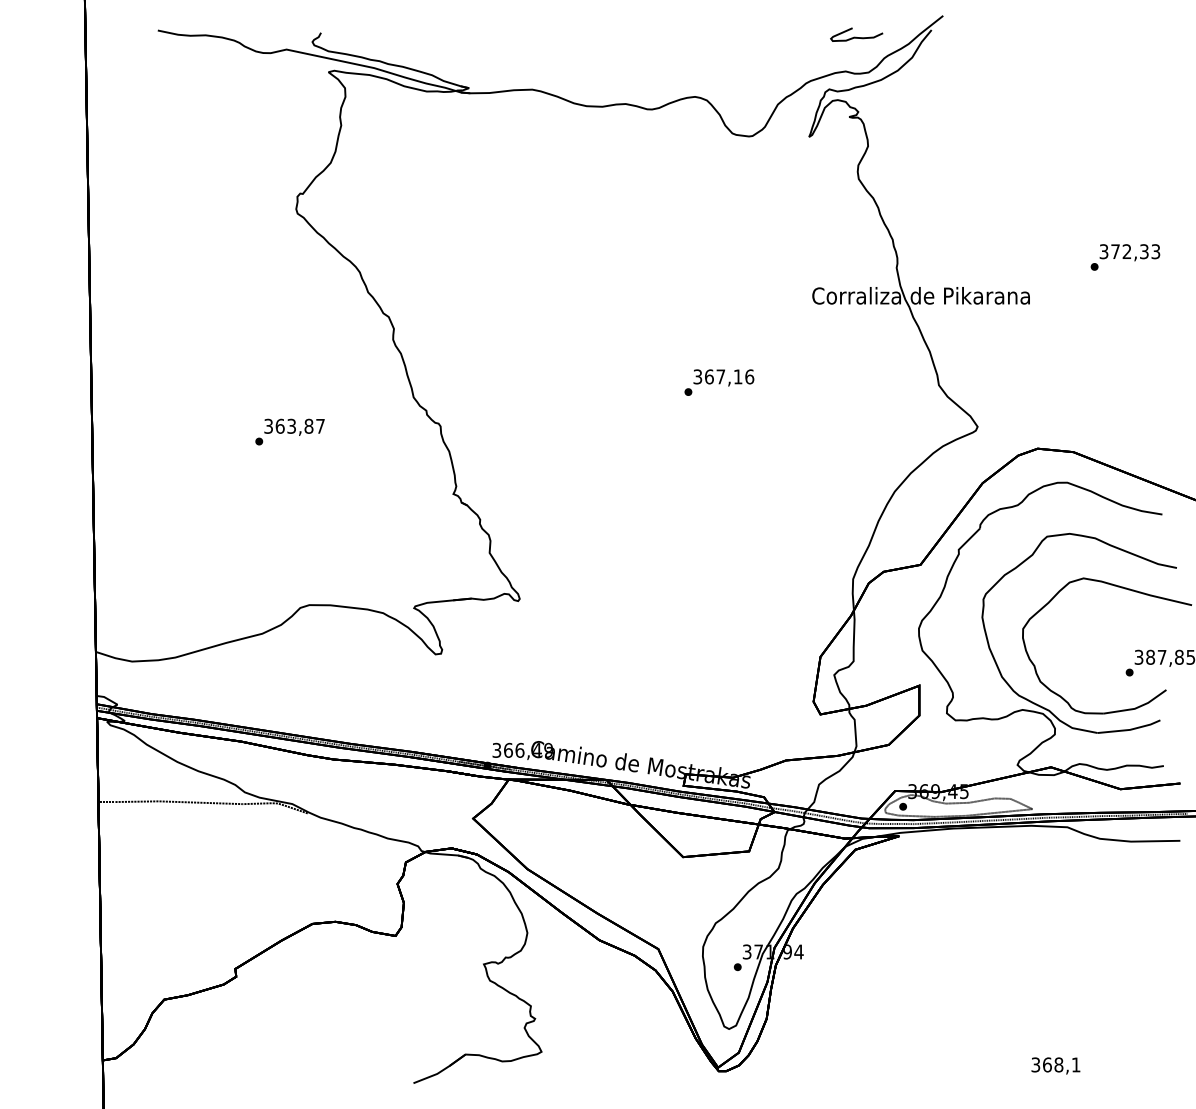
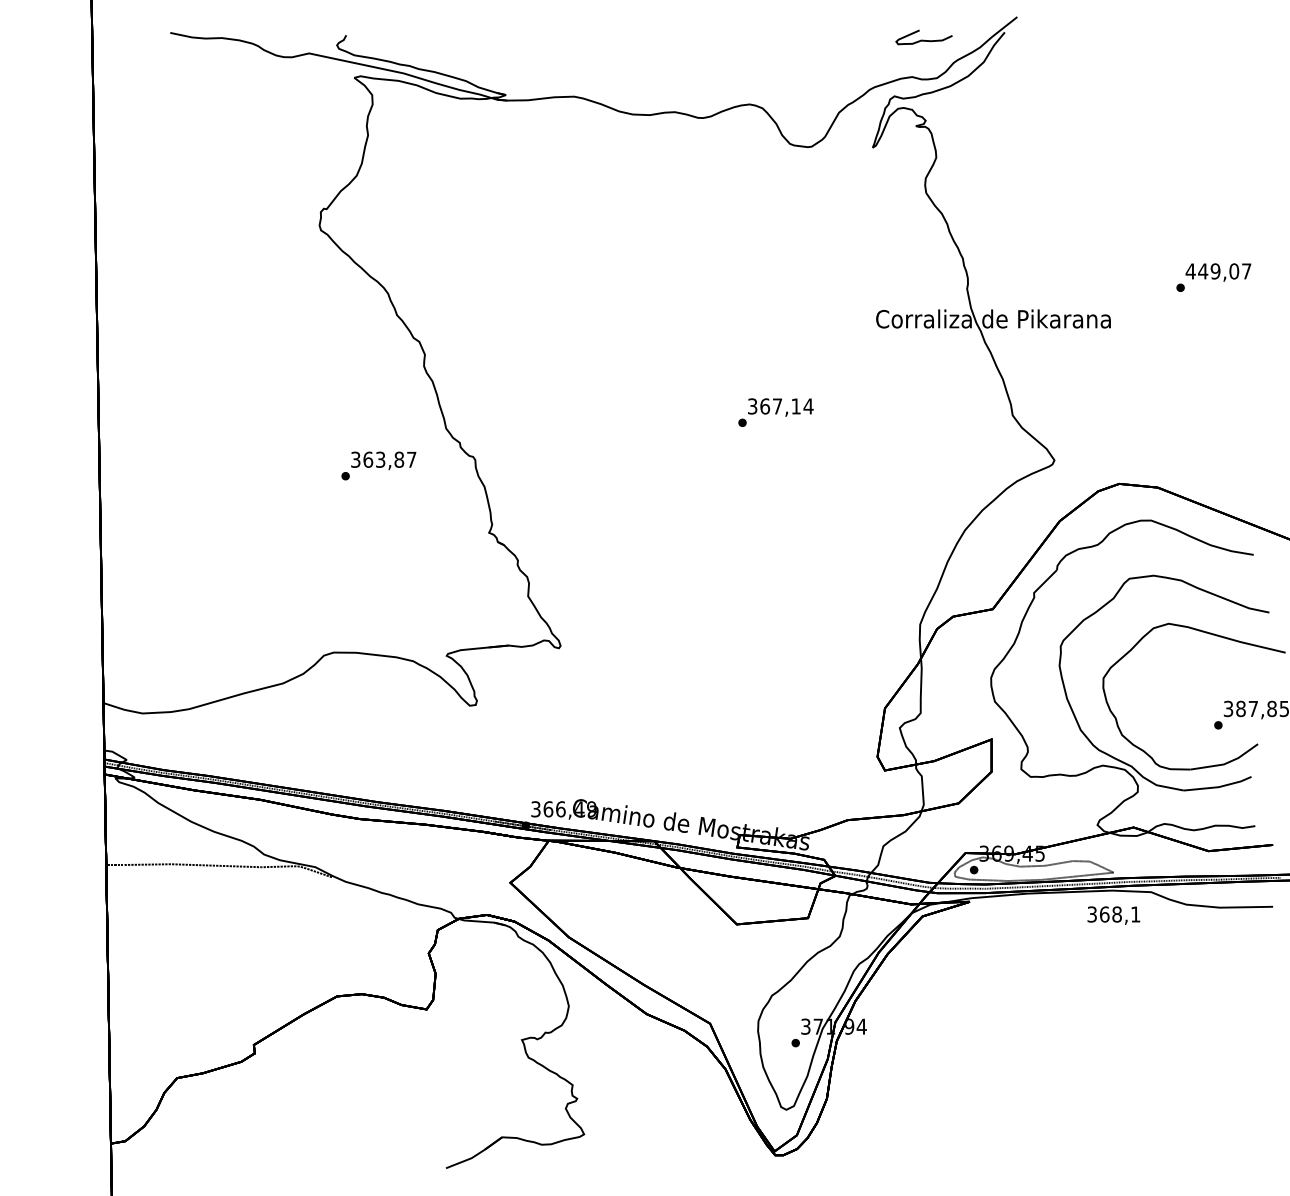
text: (1129, 251) -> (1218, 271), 372,33 -> 449,07
text: (749, 376) -> (808, 406), 367,16 -> 367,14
text: (289, 431) -> (378, 465), moved
text: (1055, 1065) -> (1113, 915), moved

